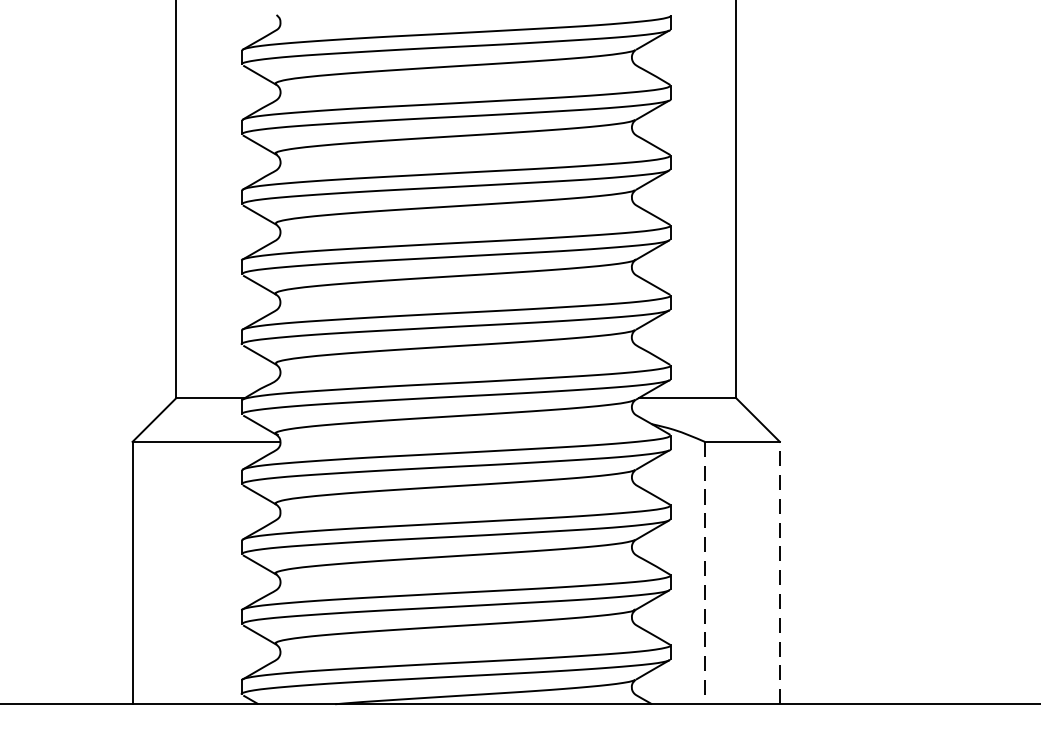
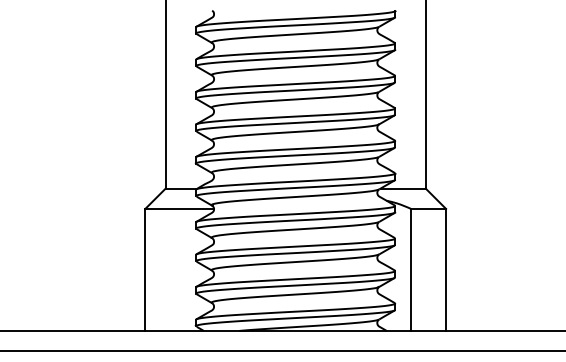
line: (705, 572) -> (411, 269), dashed -> solid
line: (780, 572) -> (446, 269), dashed -> solid

